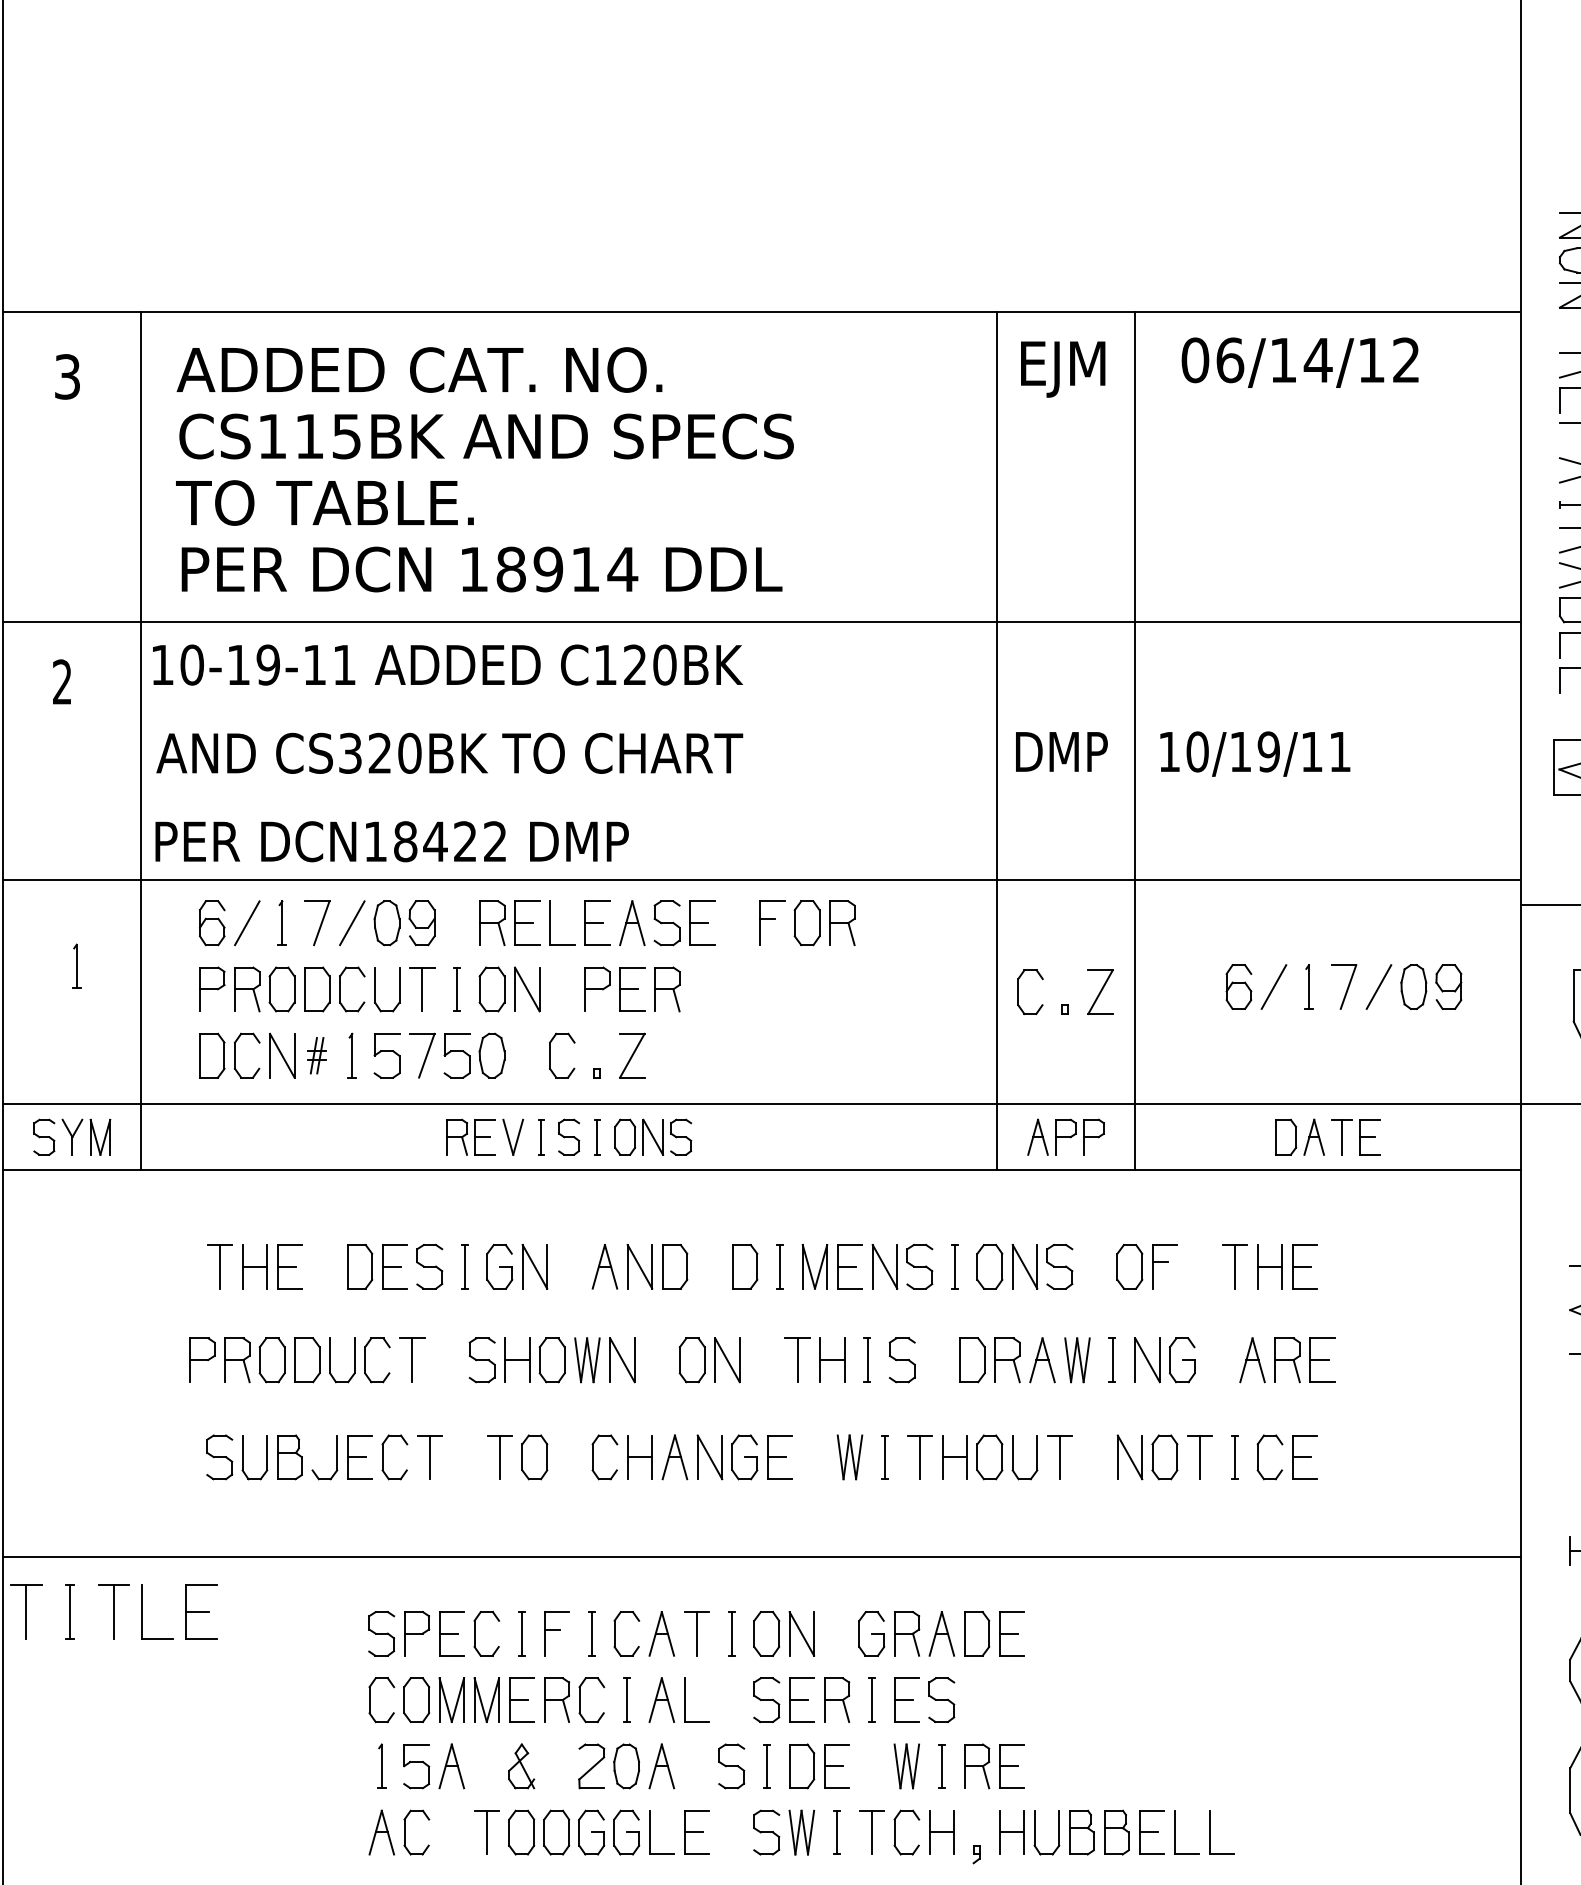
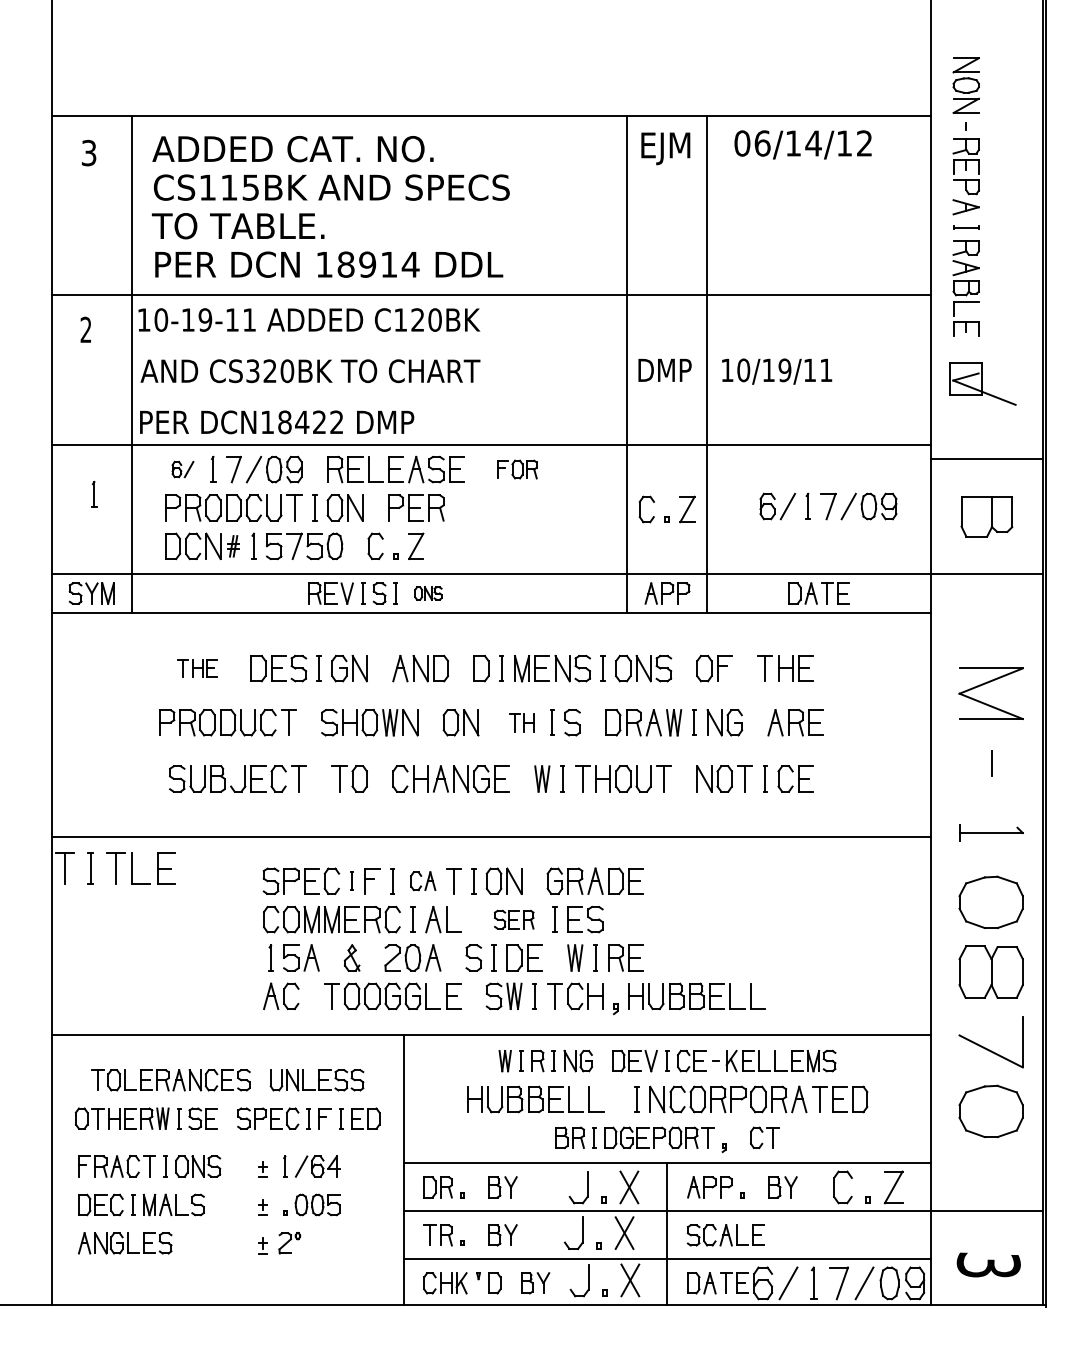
part: (228, 923) -> (182, 469), size x0.6
part: (807, 923) -> (517, 469), size x0.7
part: (653, 1137) -> (428, 593), size x0.6
part: (254, 1266) -> (197, 668), size x0.7
part: (814, 1359) -> (521, 722), size x0.7
part: (644, 1632) -> (423, 880), size x0.7
part: (520, 1634) -> (351, 881), size x0.7
part: (800, 1699) -> (513, 919), size x0.7

